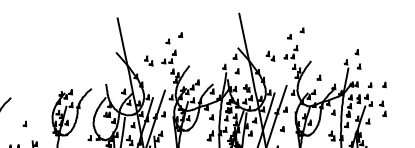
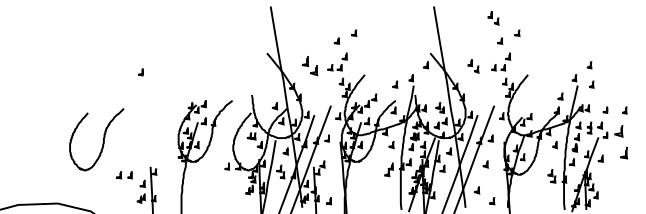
part: (283, 20) -> (493, 18), added
part: (148, 61) -> (310, 66), size x1.4
line: (237, 71) -> (395, 84), moved
line: (319, 77) -> (561, 96), moved
part: (382, 108) -> (621, 142), size x1.6
line: (25, 124) -> (141, 72), moved

